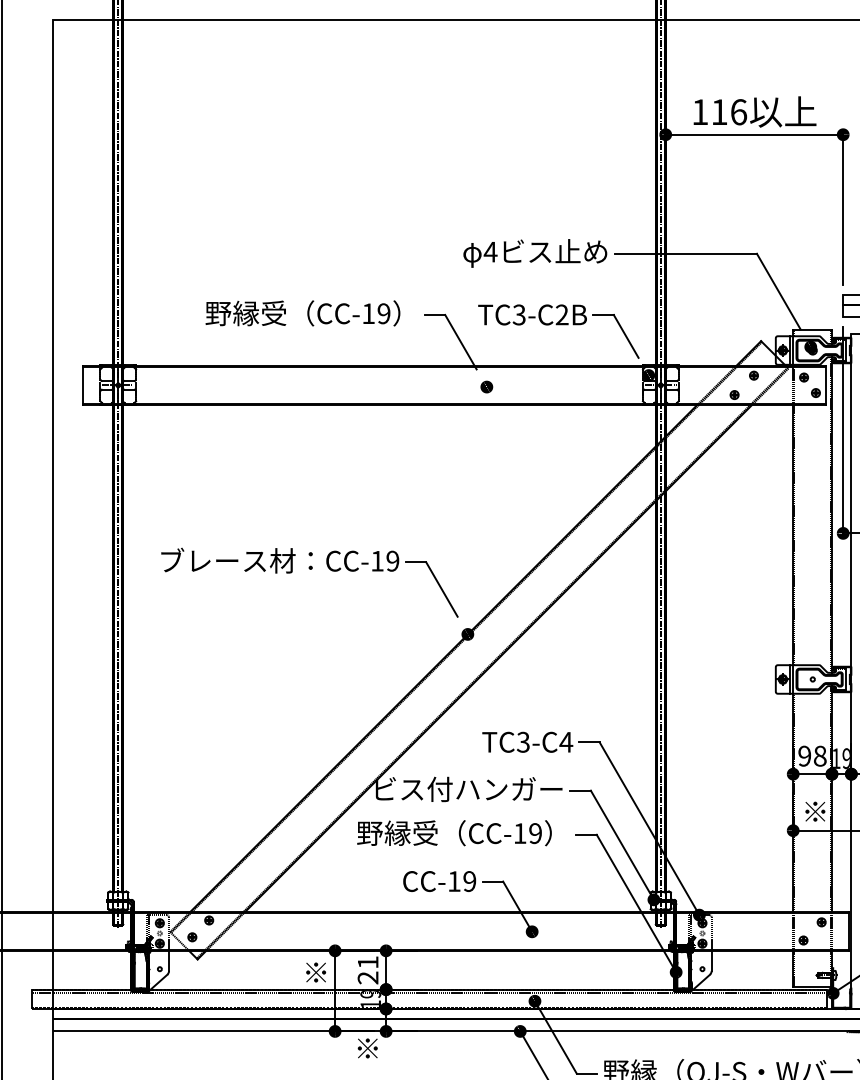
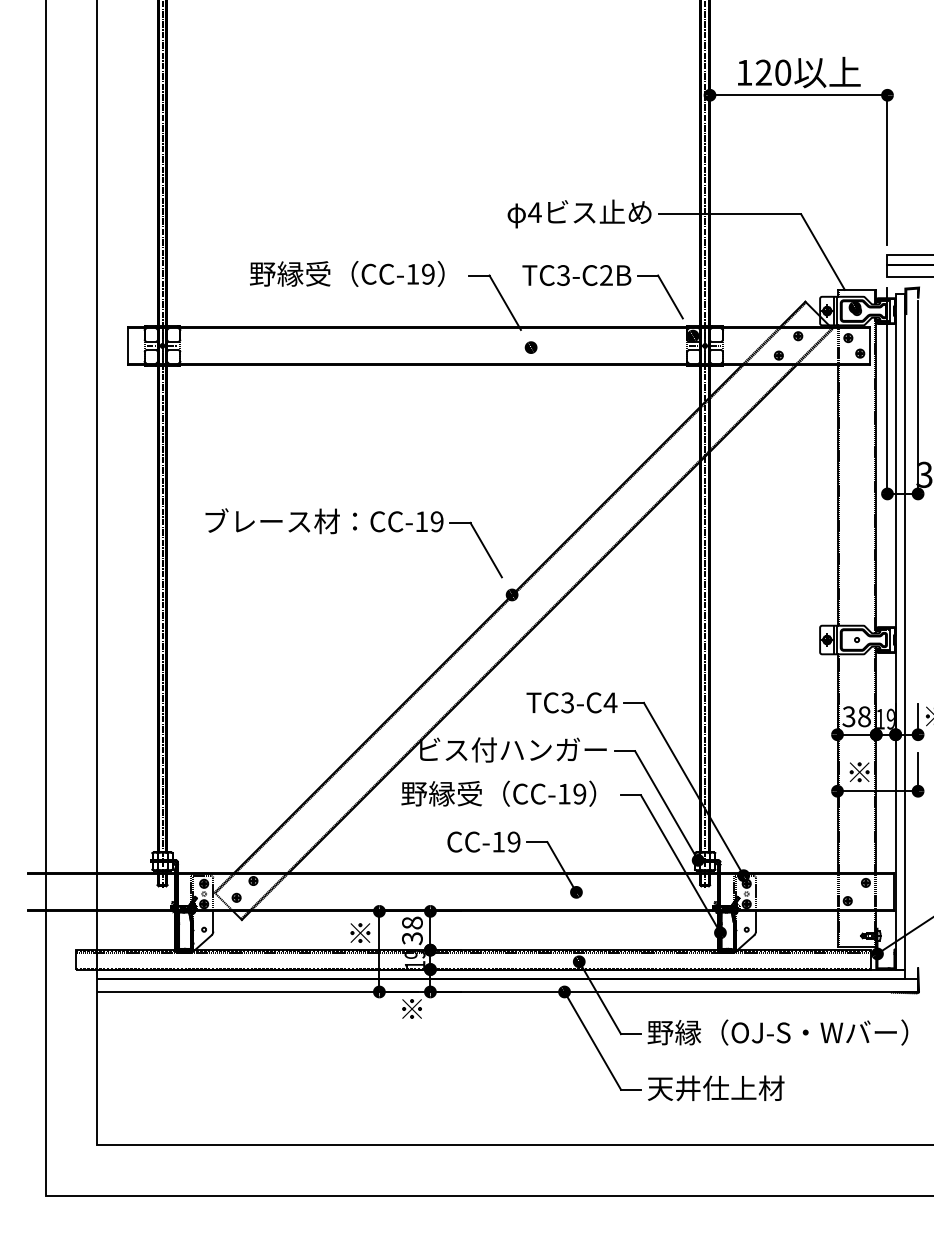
text: (729, 111) -> (773, 72), 116 -> 120
text: (804, 755) -> (848, 716), 98 -> 38
text: (368, 969) -> (412, 930), 21 -> 38

